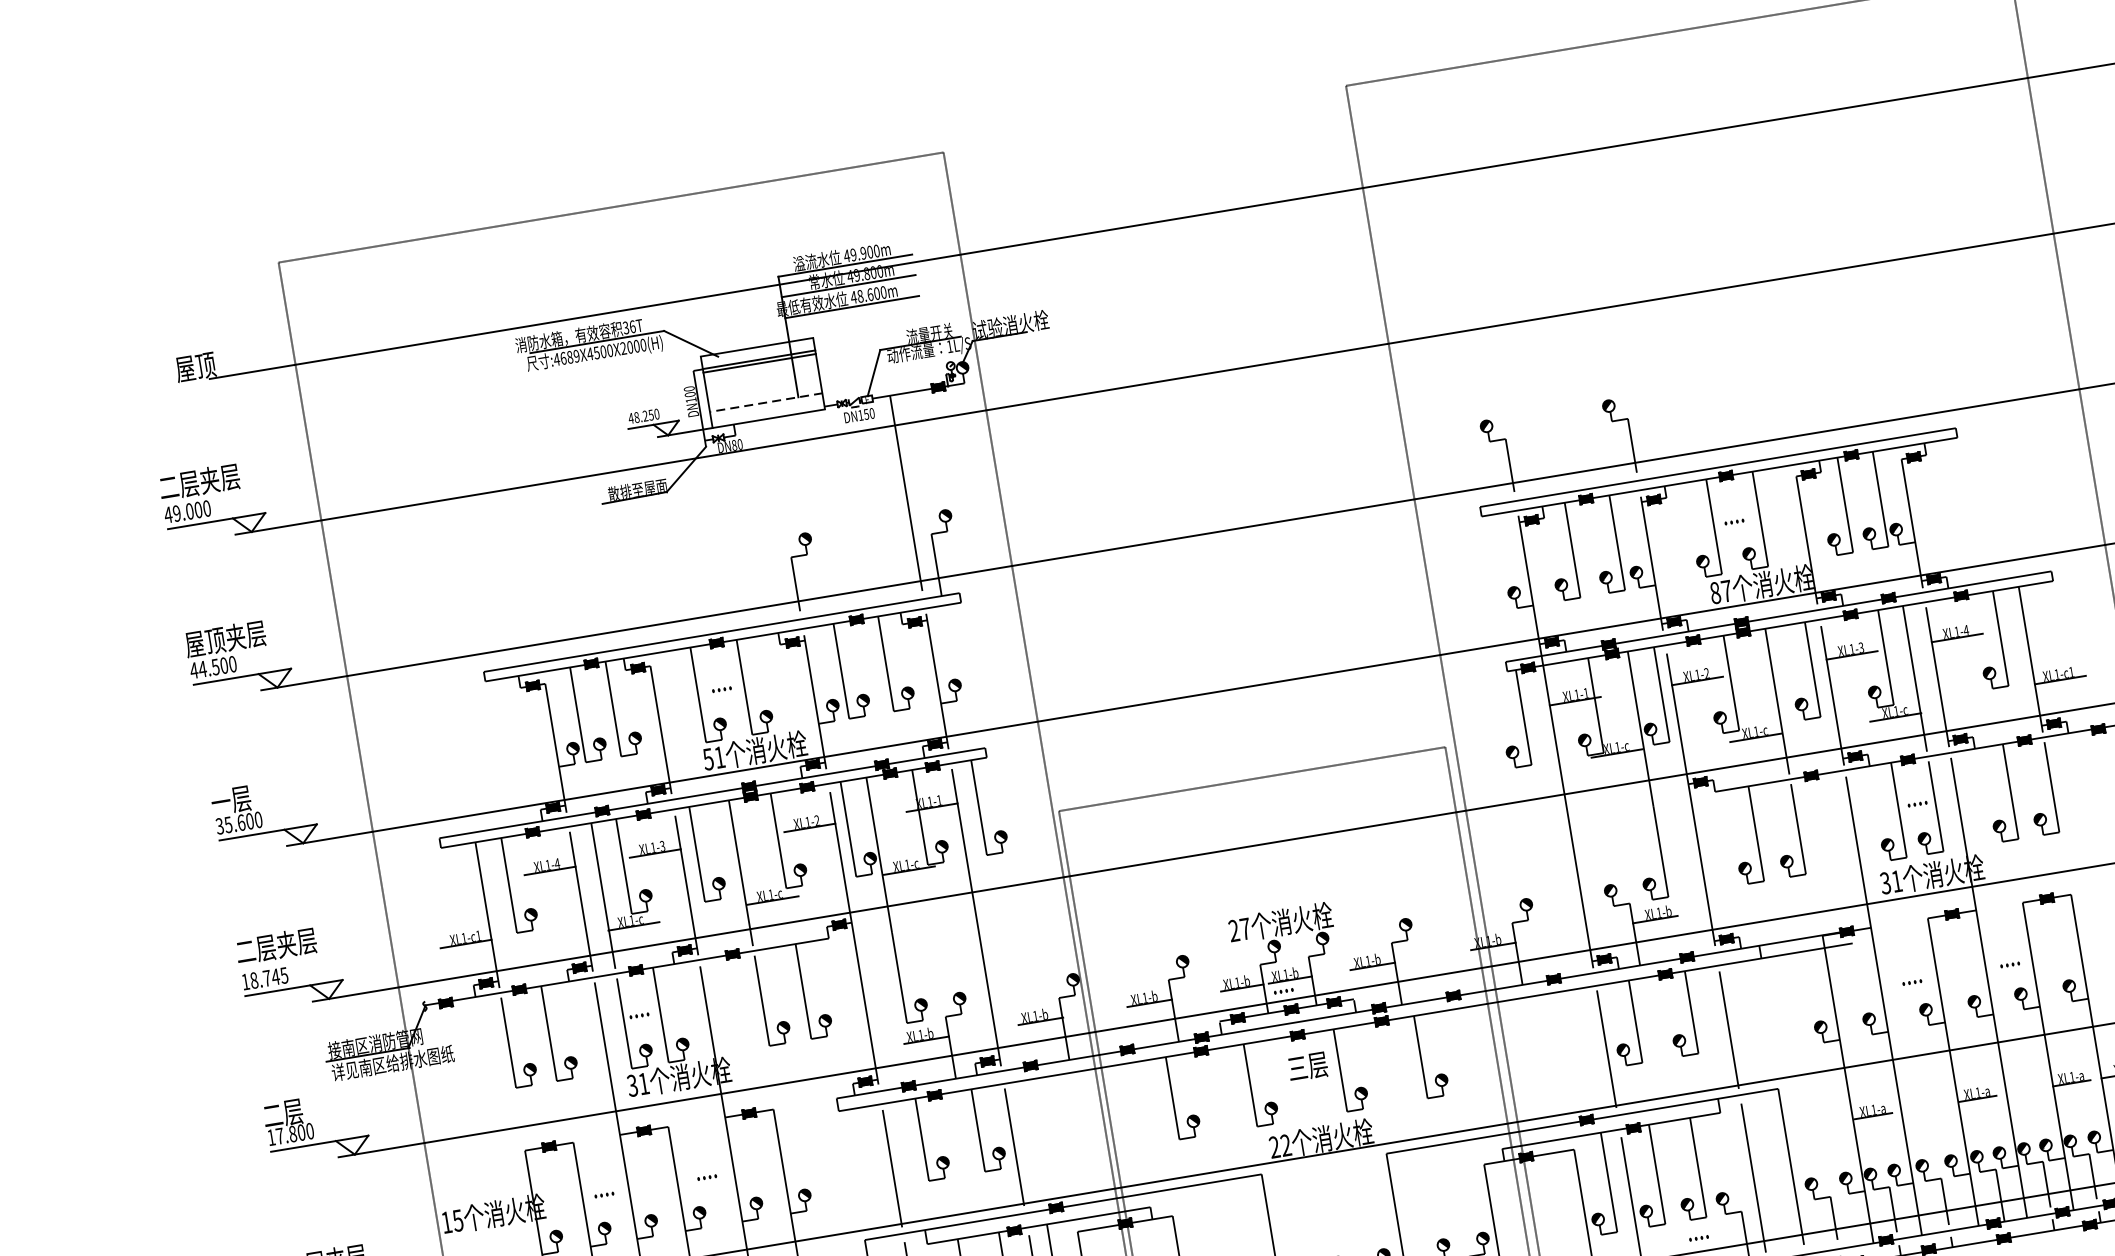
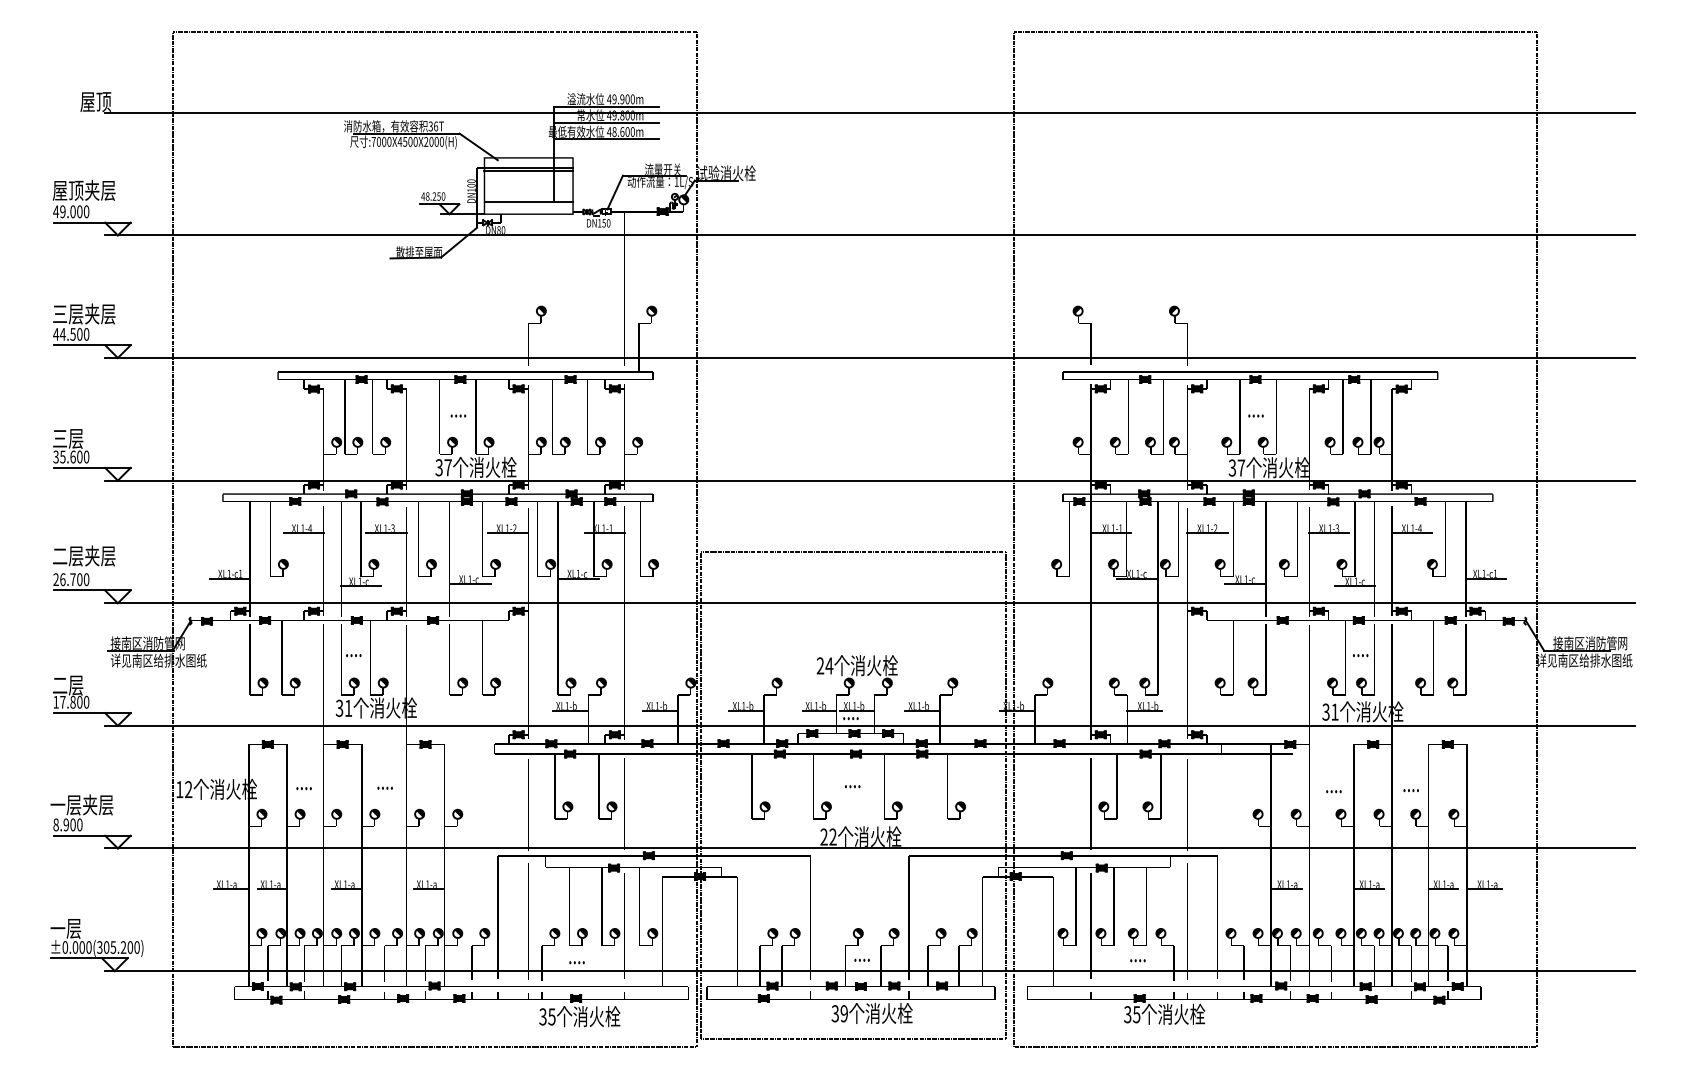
text: (566, 357) -> (381, 141), :4689X4500X2000(H) -> :7000X4500X2000(H)
line: (765, 402) -> (528, 201), dashed -> solid
text: (178, 485) -> (67, 190), 二层夹层 -> 屋顶夹层
text: (1715, 592) -> (1232, 467), 87 -> 37
text: (204, 642) -> (67, 314), 屋顶夹层 -> 三层夹层
text: (713, 758) -> (443, 467), 51 -> 37
text: (220, 802) -> (59, 438), 一层 -> 三层
text: (1245, 928) -> (829, 665), 27 -> 24
text: (265, 978) -> (71, 579), 18.745 -> 26.700
text: (1307, 1066) -> (859, 779), 三层 -> ....
text: (457, 1220) -> (188, 789), 15 -> 12

